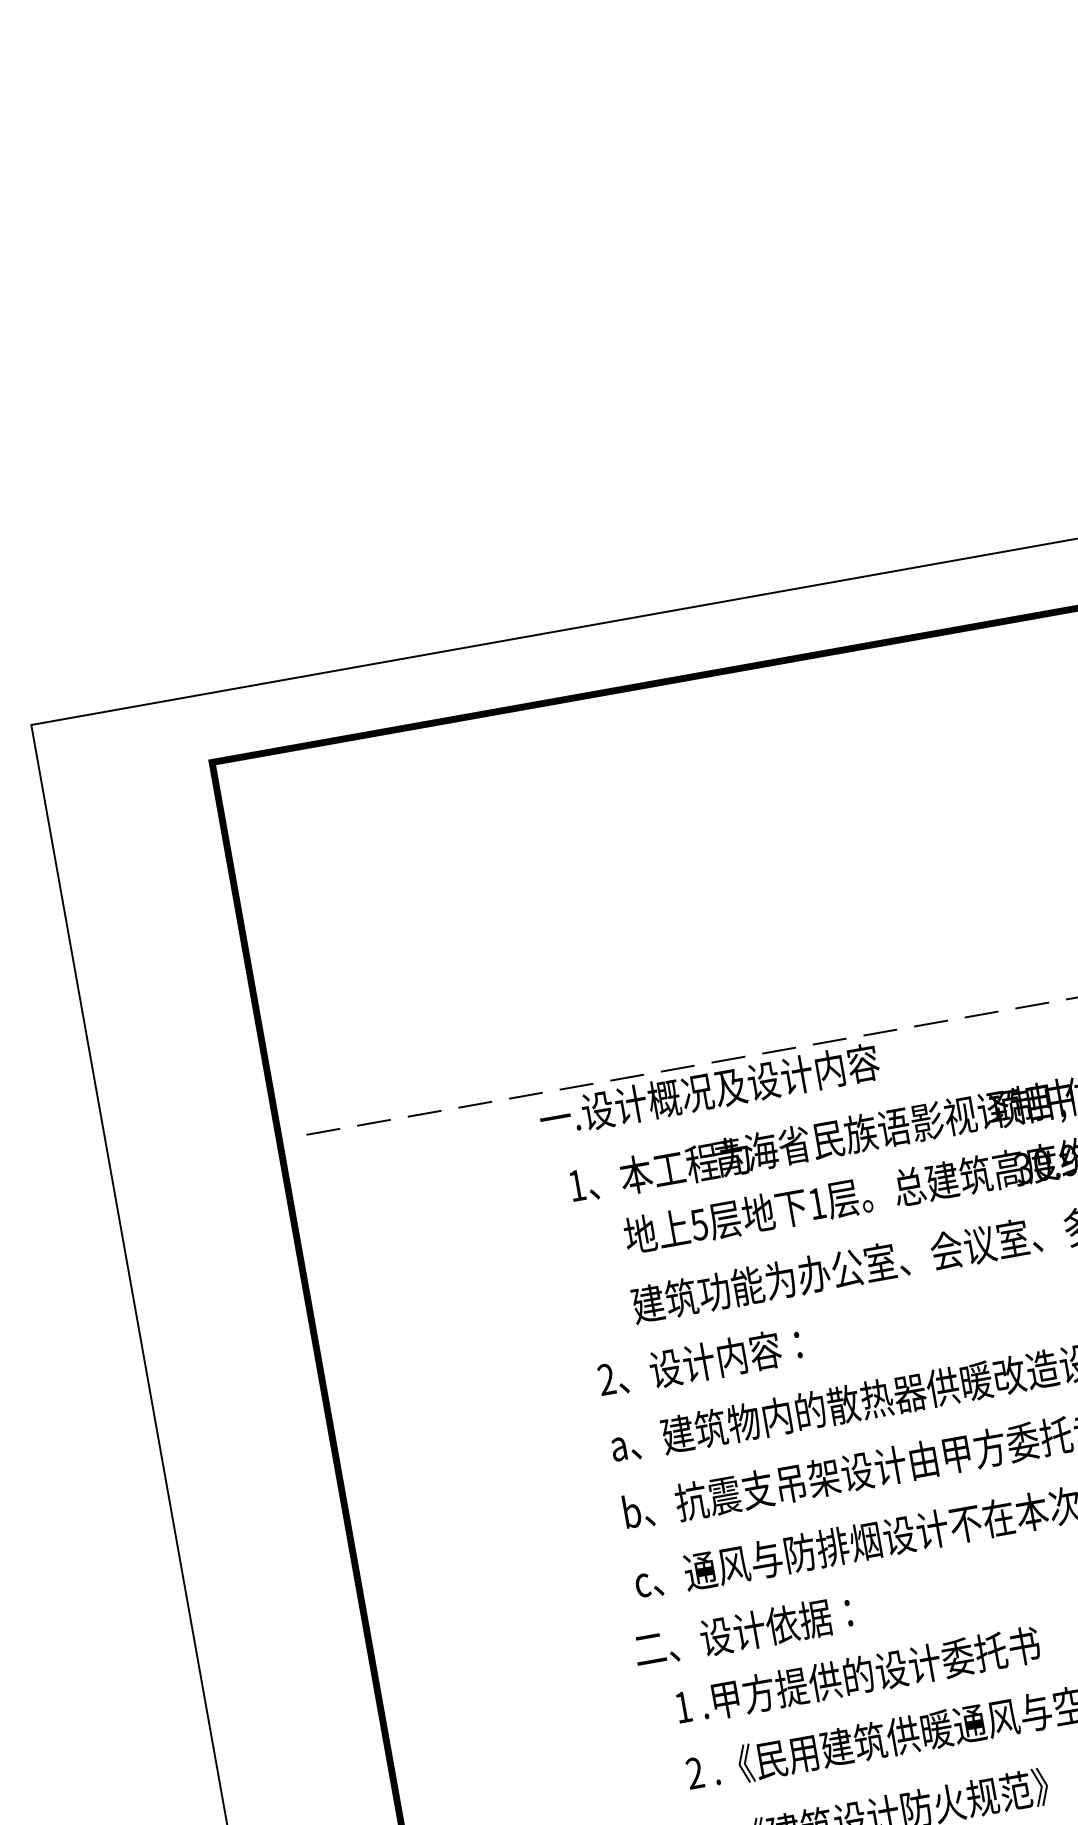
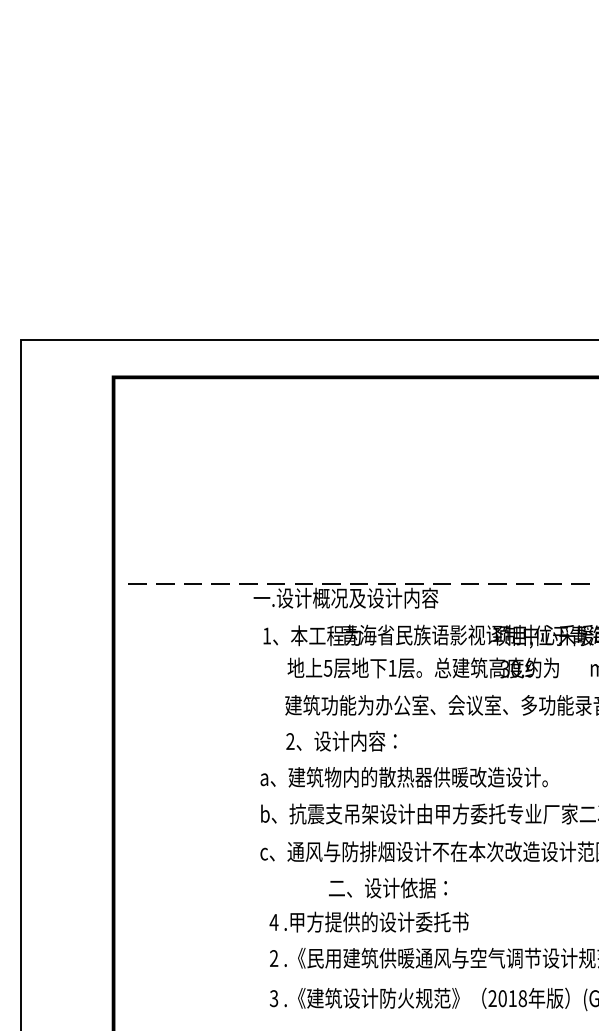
text: (699, 1360) -> (341, 740), moved
text: (742, 1630) -> (387, 887), moved
text: (682, 1707) -> (273, 922), 1 -> 4

